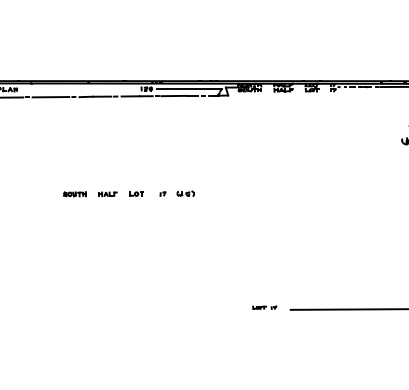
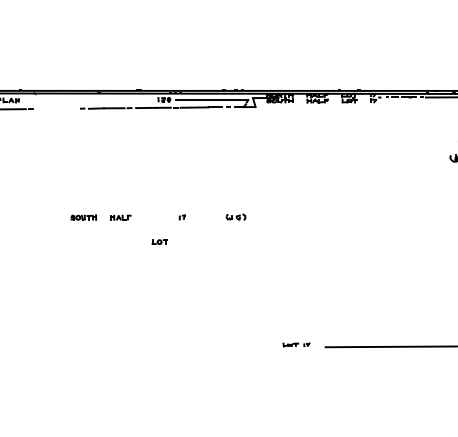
line: (50, 97) -> (56, 109), removed
part: (136, 193) -> (159, 241), moved
part: (185, 193) -> (235, 216), moved

